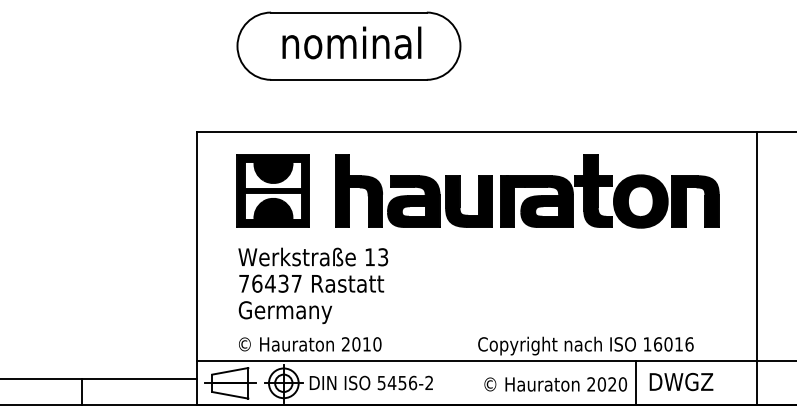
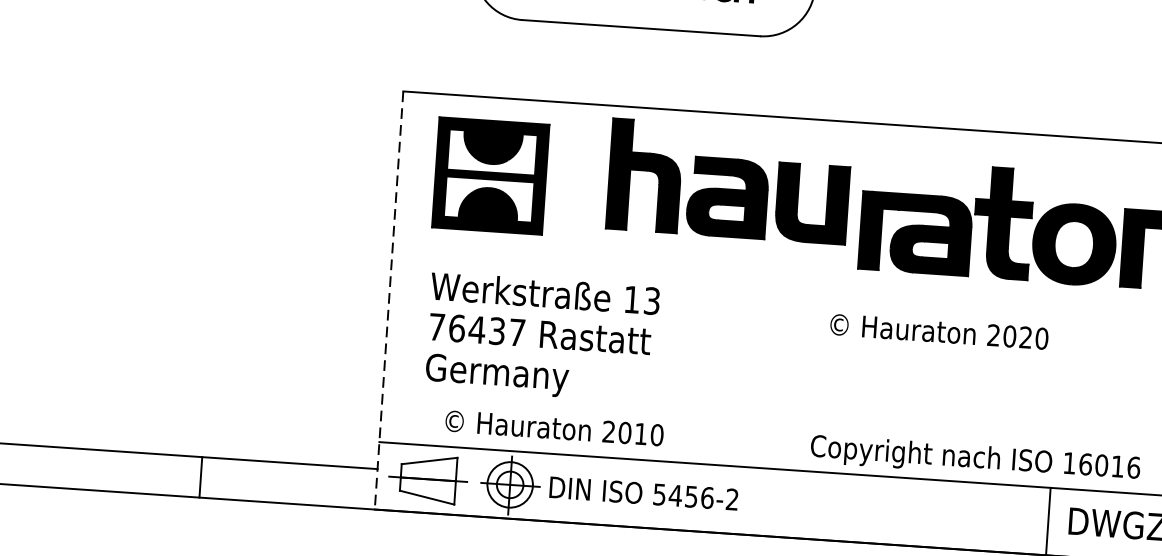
part: (272, 190) -> (489, 175), moved
part: (413, 190) -> (728, 180), moved
line: (196, 268) -> (388, 300), solid -> dashed
text: (313, 285) -> (542, 337), moved
text: (555, 384) -> (939, 331), moved

